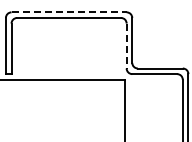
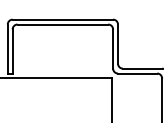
line: (69, 12) -> (63, 19), dashed -> solid
line: (126, 46) -> (112, 49), dashed -> solid

